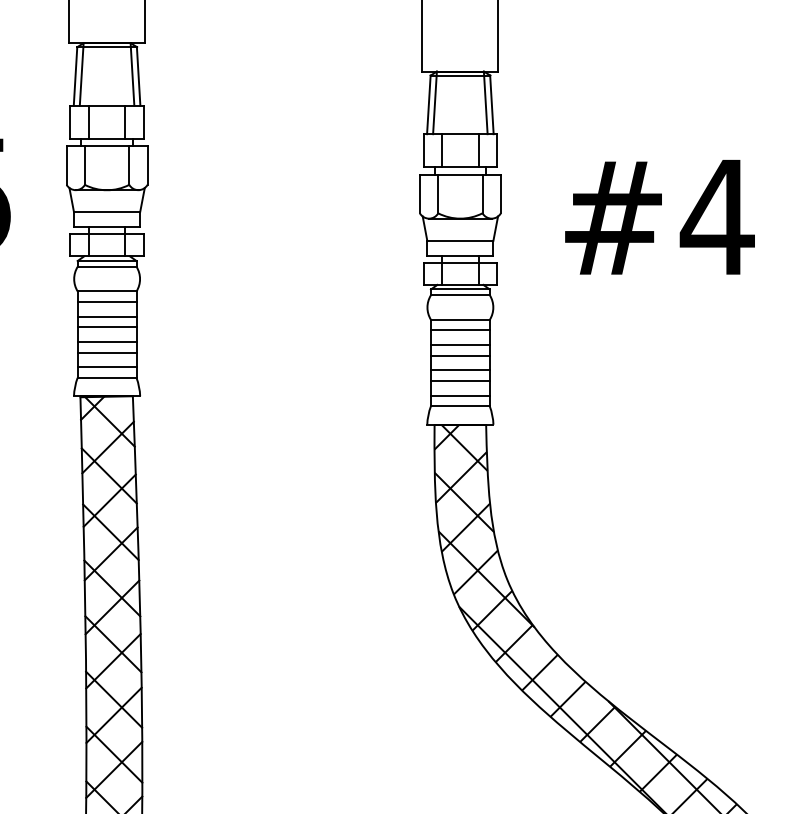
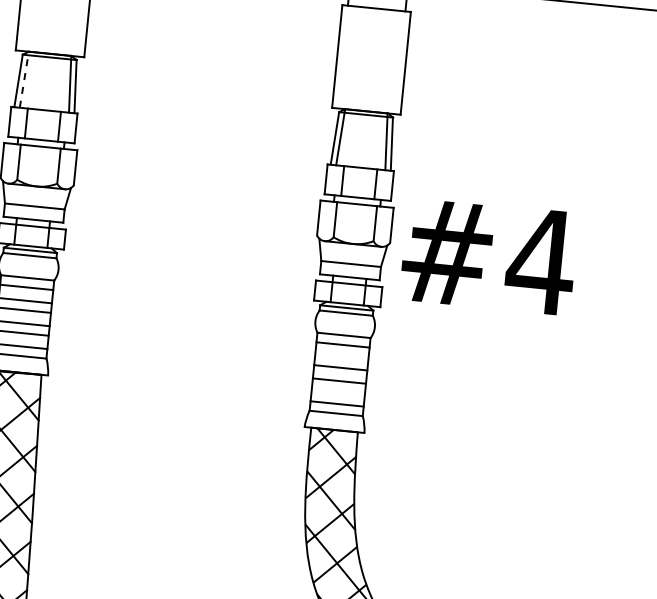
line: (81, 73) -> (24, 78), solid -> dashed
text: (659, 217) -> (488, 256), moved
line: (459, 345) -> (340, 358), removed
line: (459, 381) -> (337, 390), removed

